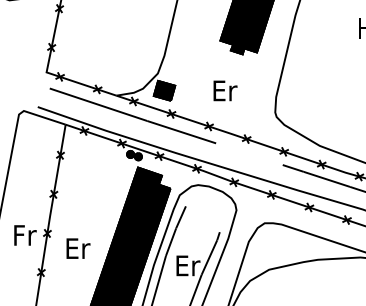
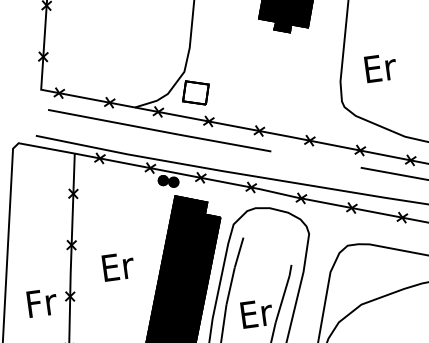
fill: (164, 90) -> (195, 92), removed
text: (225, 90) -> (380, 67), moved
text: (78, 248) -> (118, 266), moved

